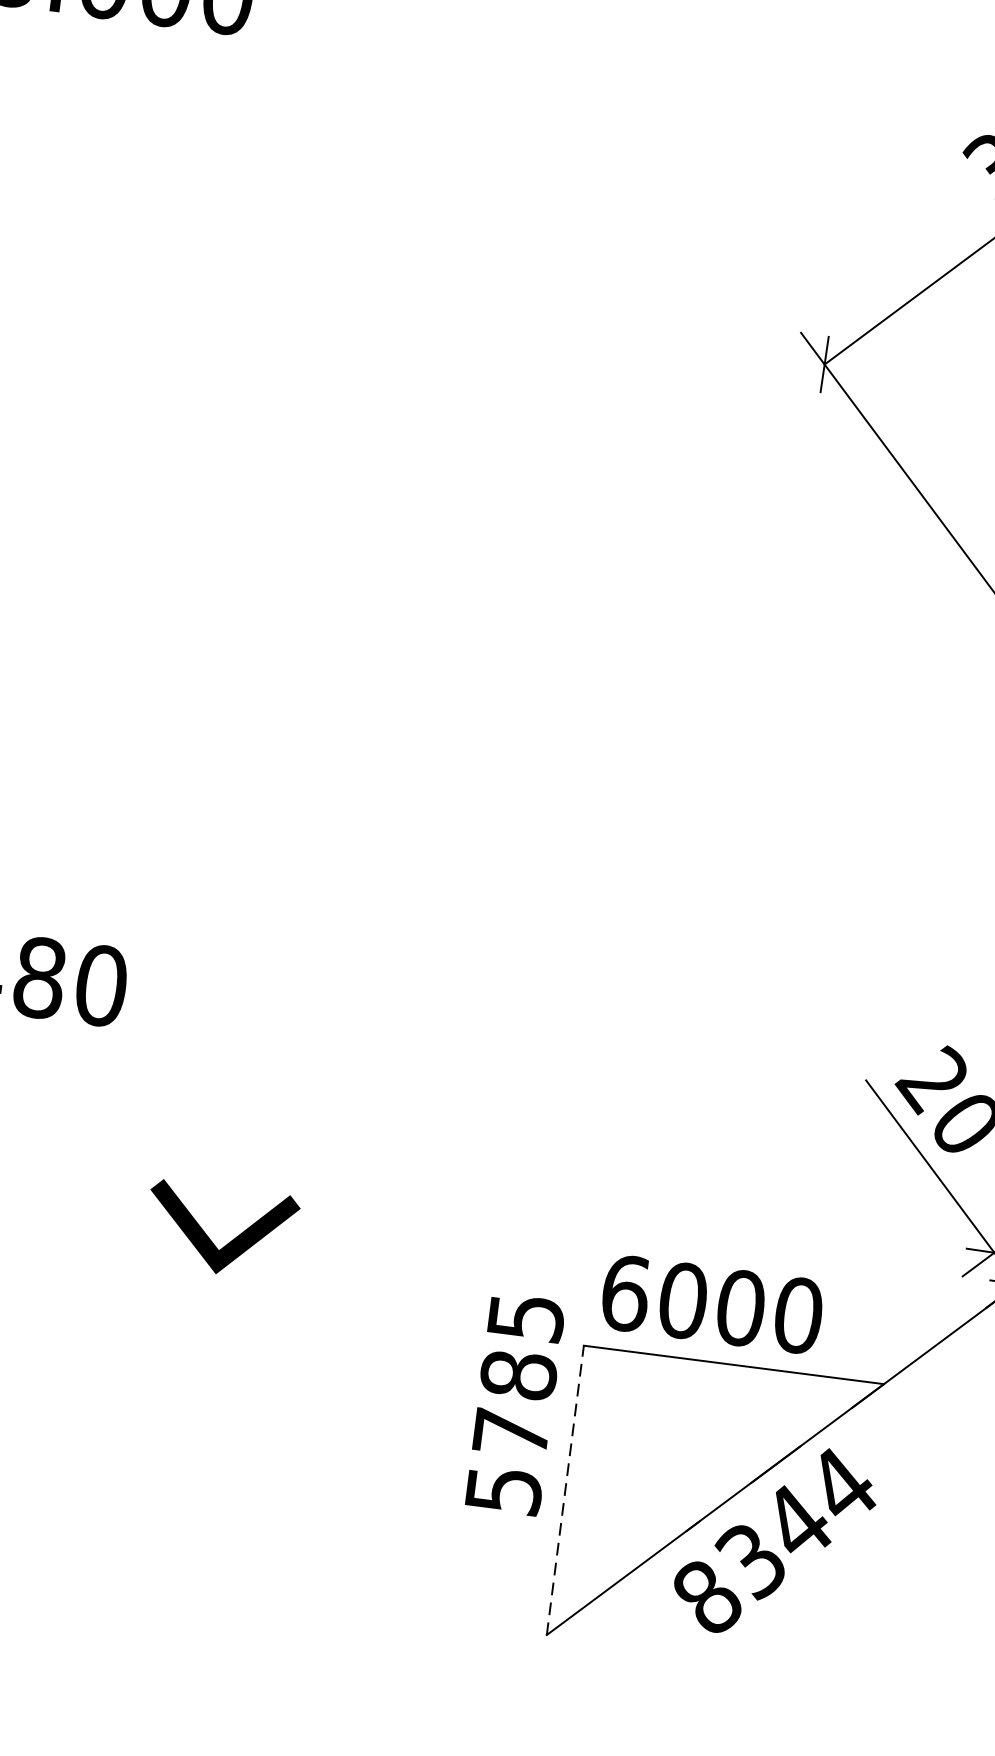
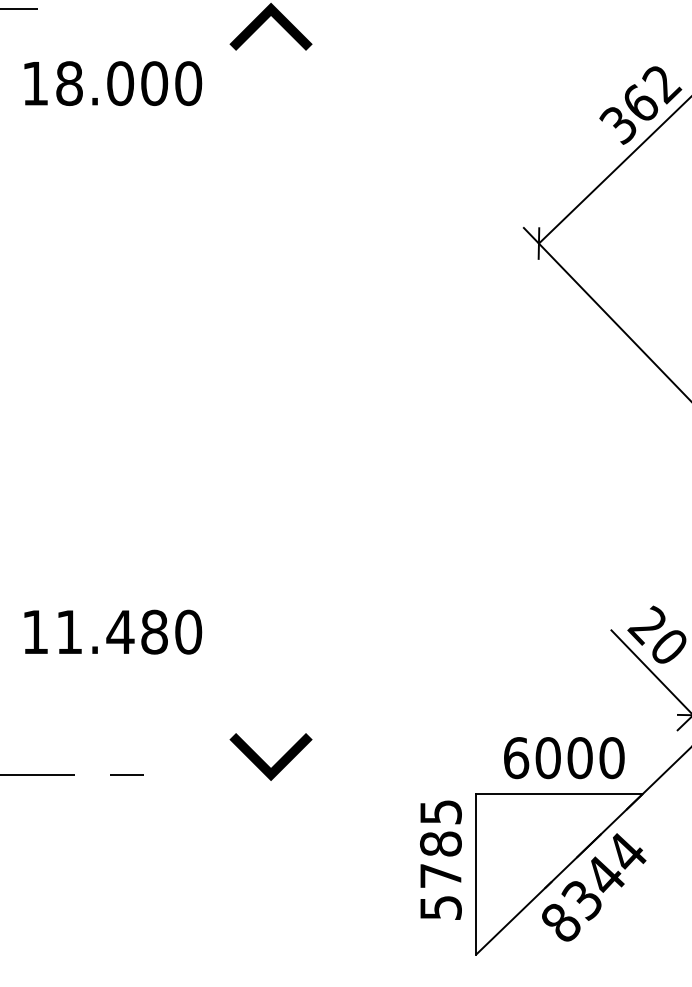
text: (712, 1305) -> (564, 758), moved
text: (514, 1403) -> (440, 859), moved
line: (565, 1488) -> (476, 873), dashed -> solid

